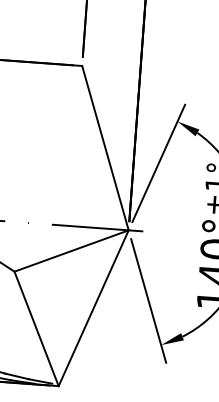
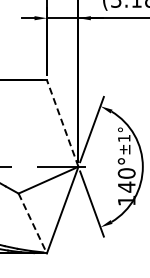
line: (105, 146) -> (62, 122), solid -> dashed
line: (36, 328) -> (32, 223), solid -> dashed

